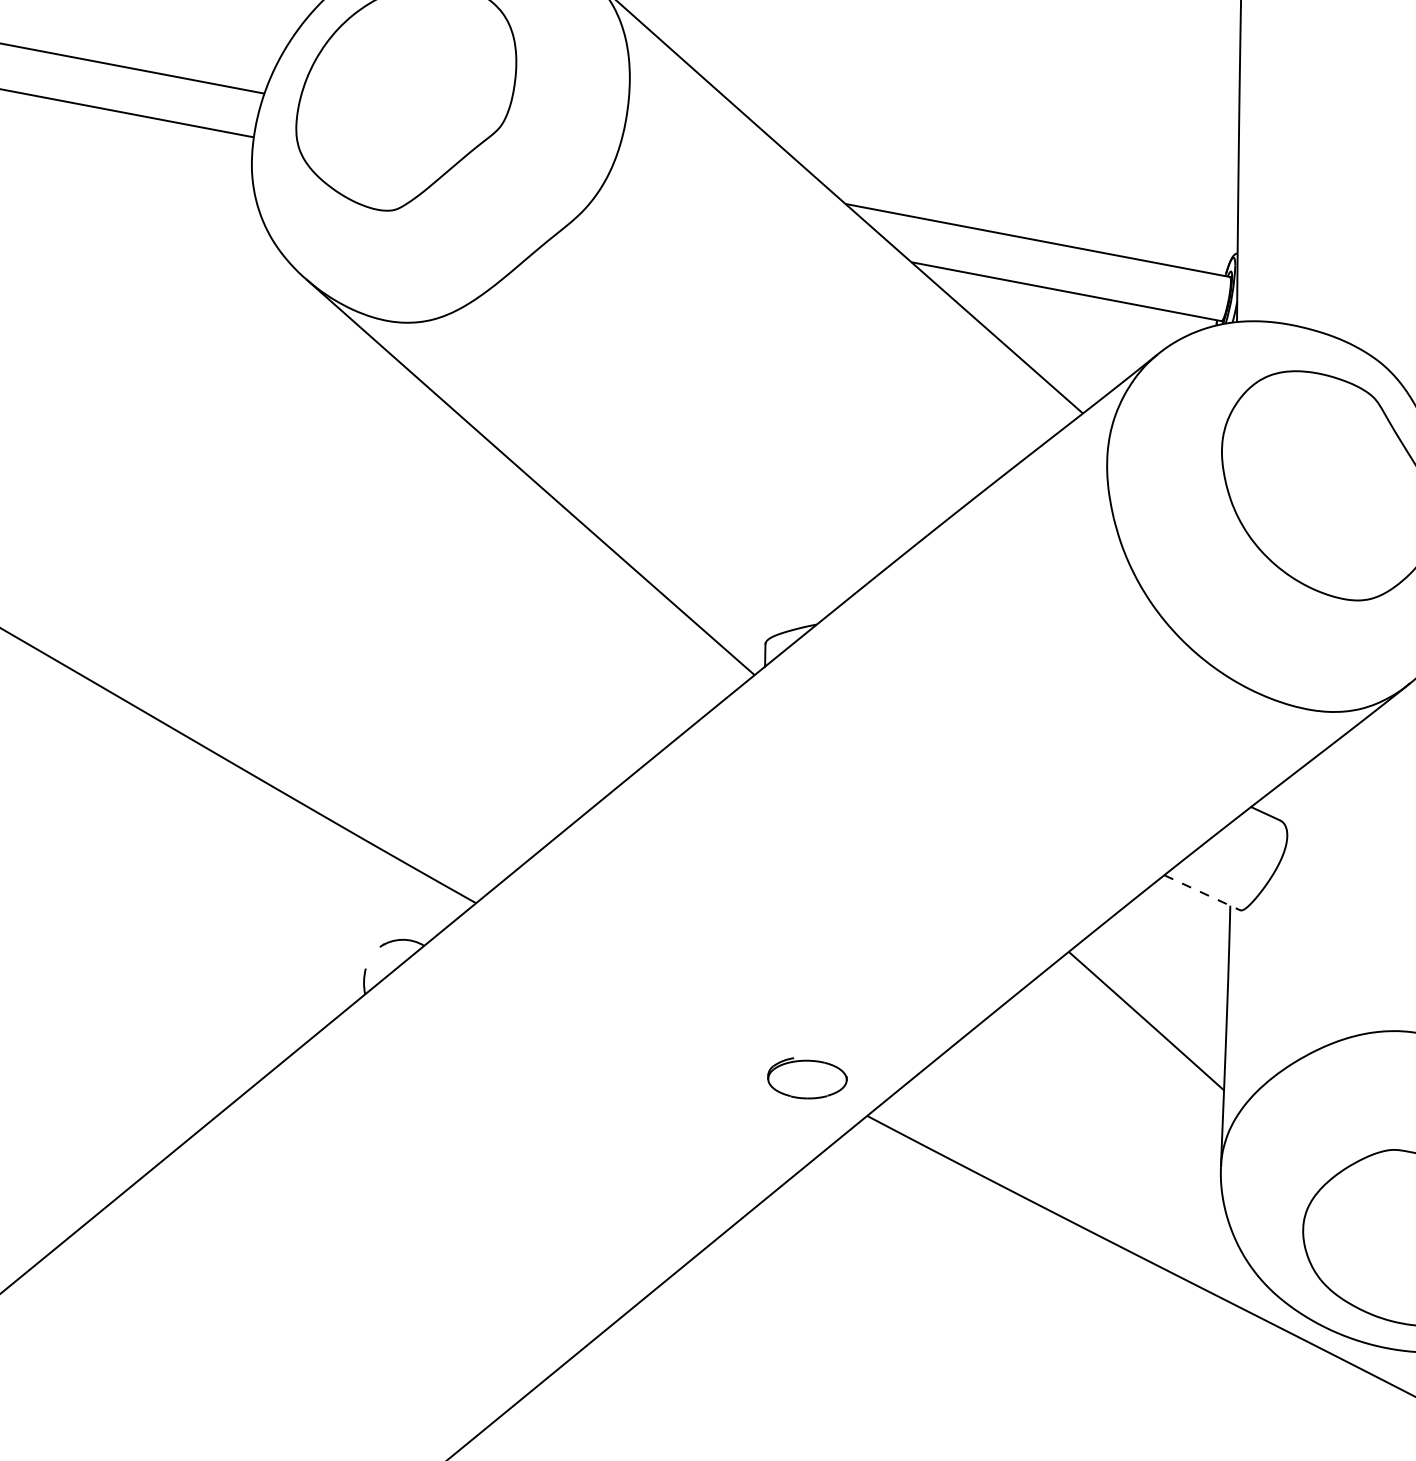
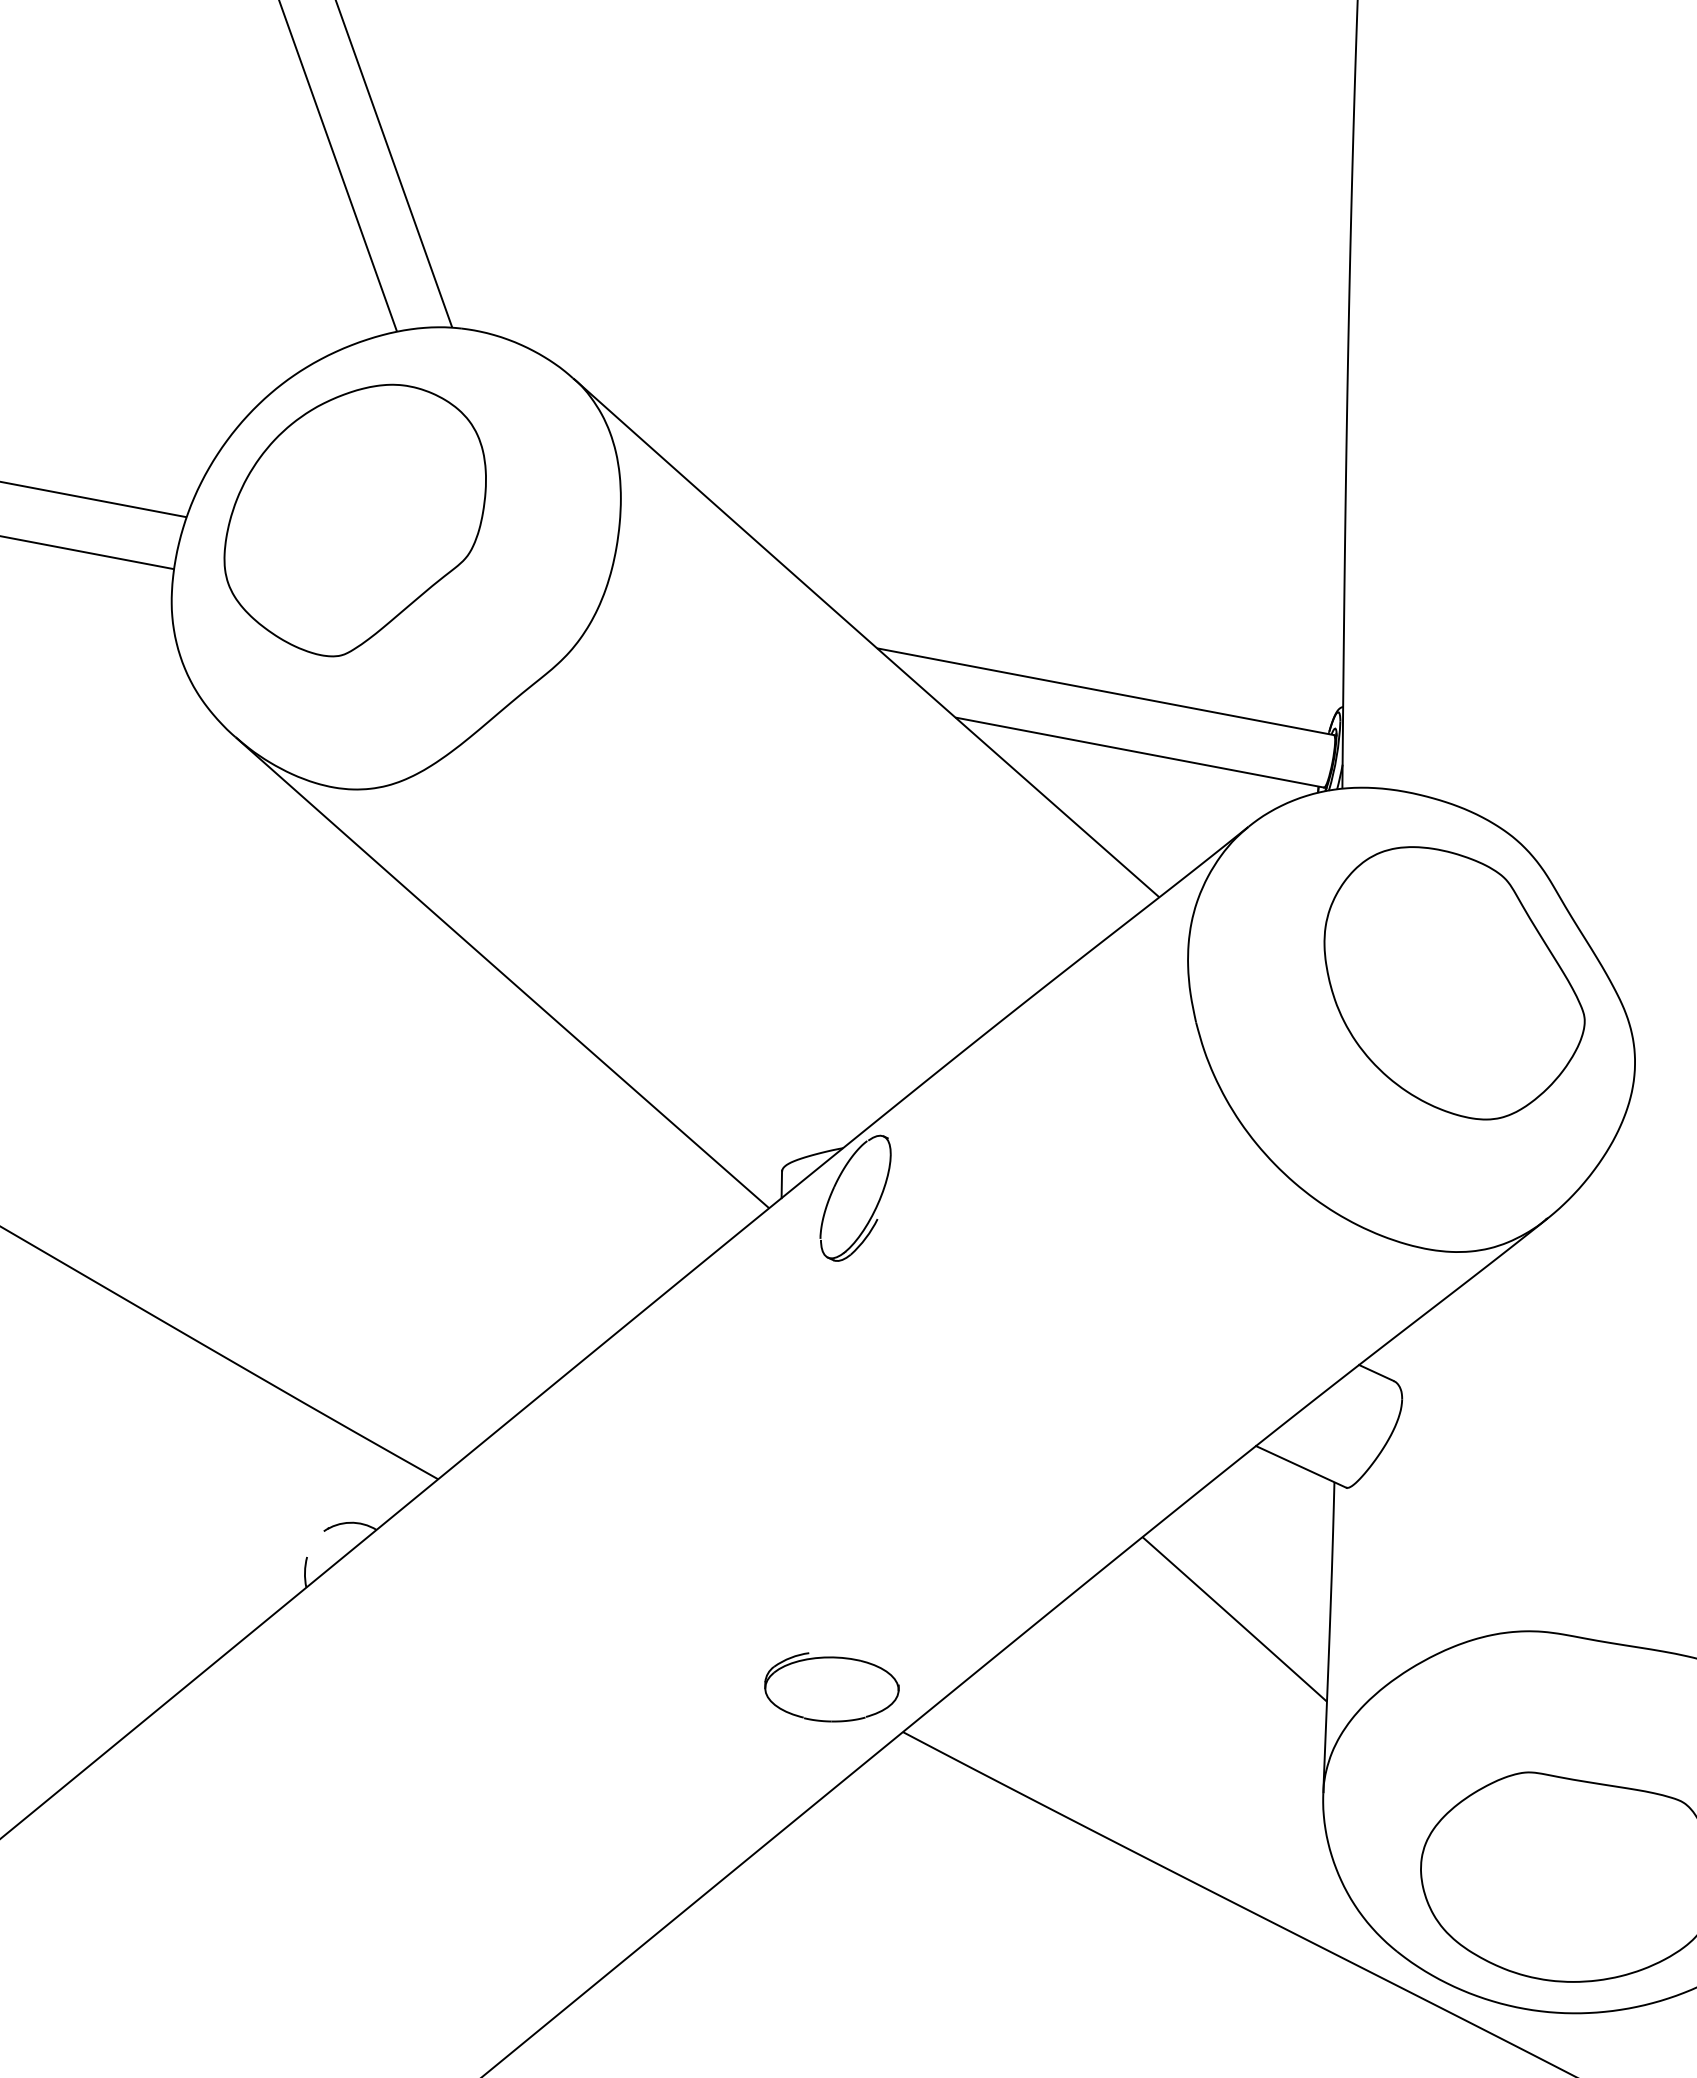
part: (844, 673) -> (875, 1206), added
line: (1202, 893) -> (1301, 1467), dashed -> solid
part: (807, 1078) -> (831, 1687), size x1.43

